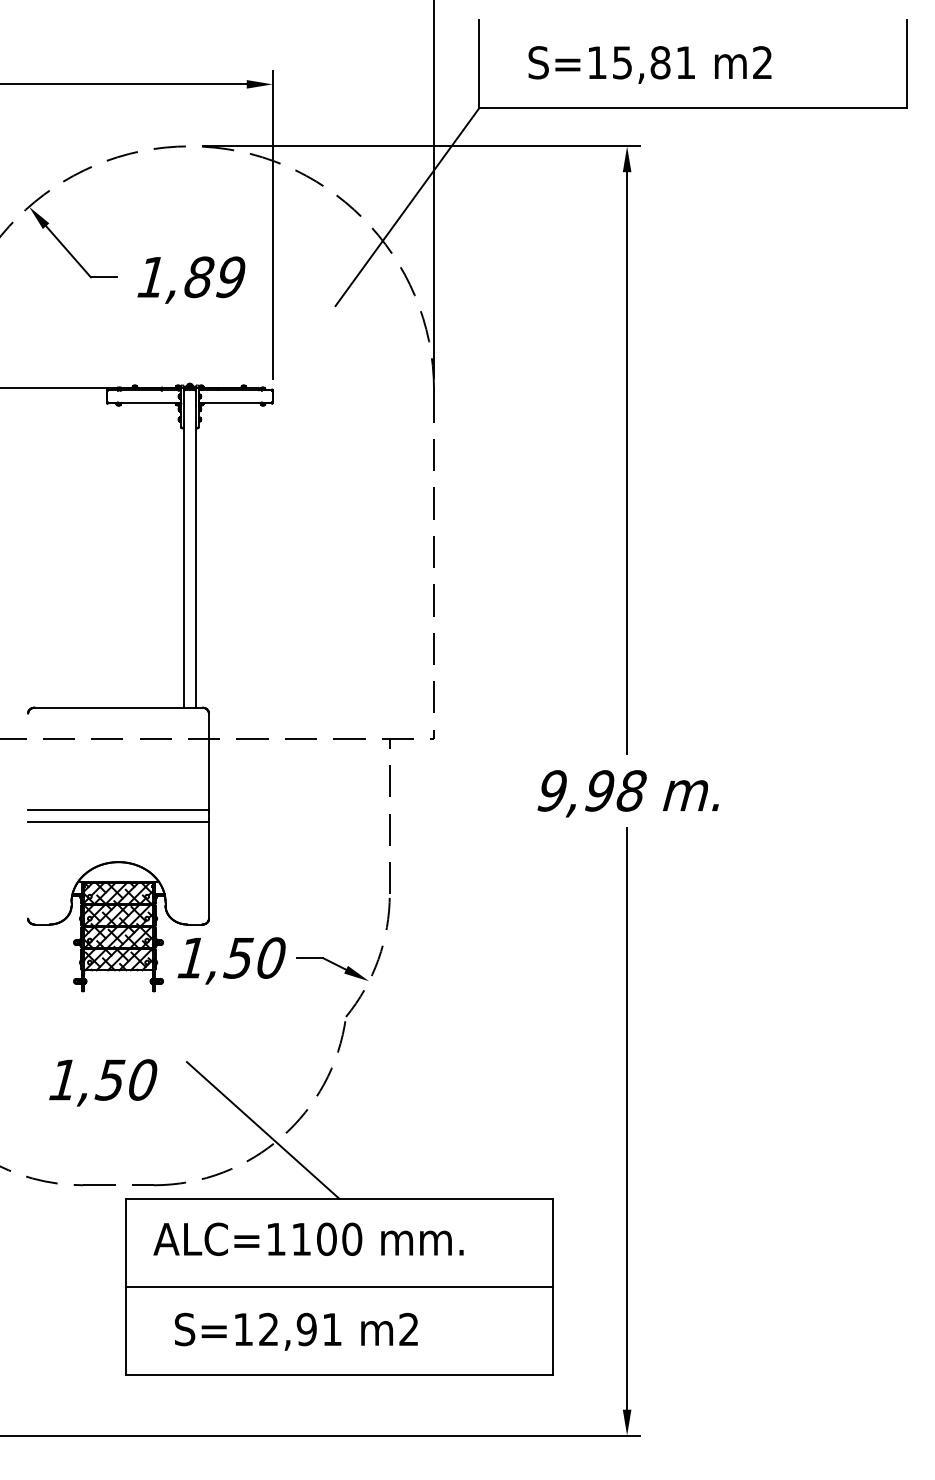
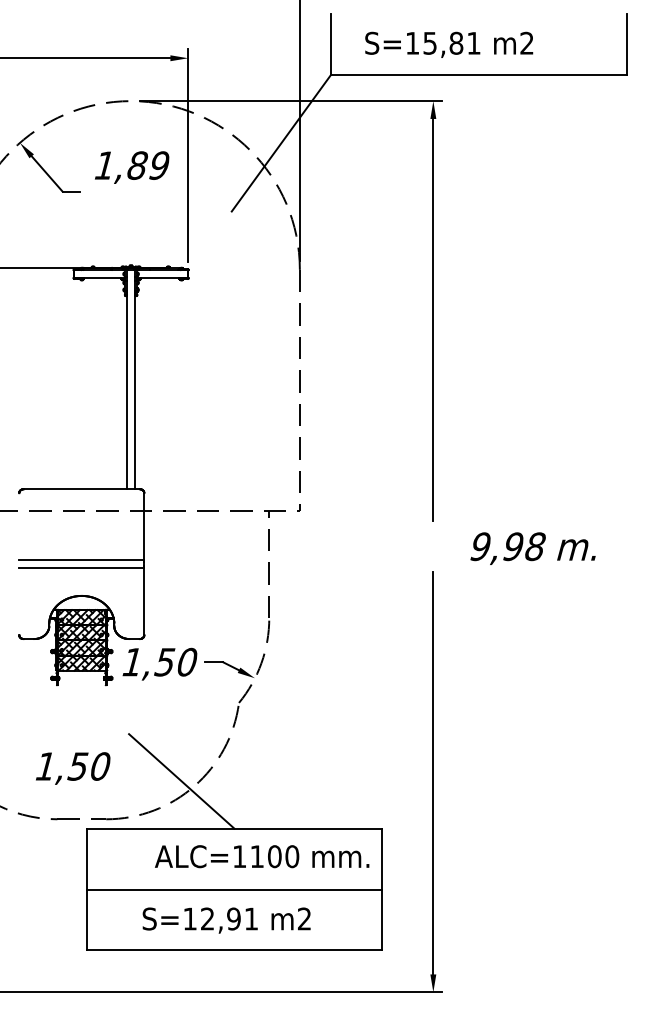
text: (191, 279) -> (132, 167), moved
text: (627, 793) -> (532, 548), moved
text: (103, 1082) -> (73, 768), moved
text: (309, 1239) -> (262, 856), moved
text: (296, 1331) -> (226, 920), moved

